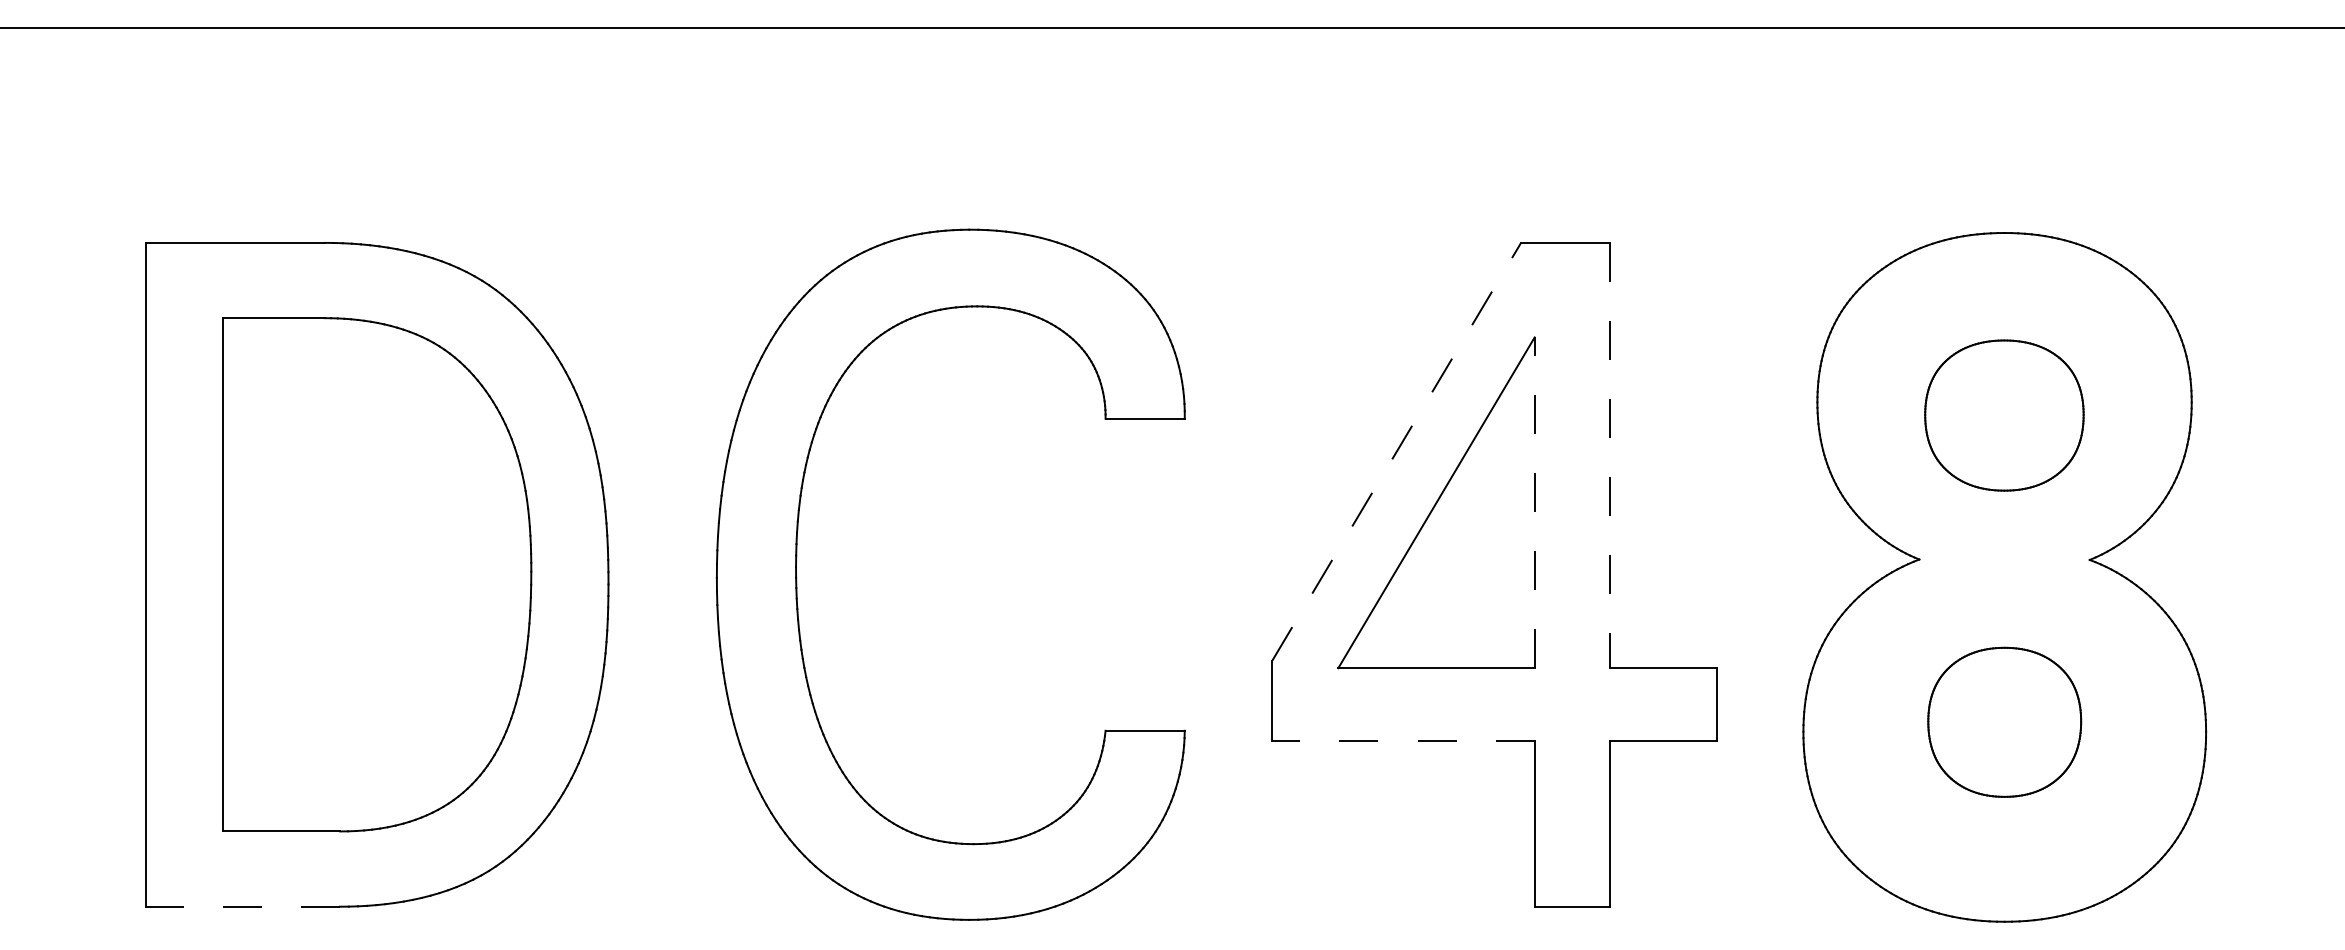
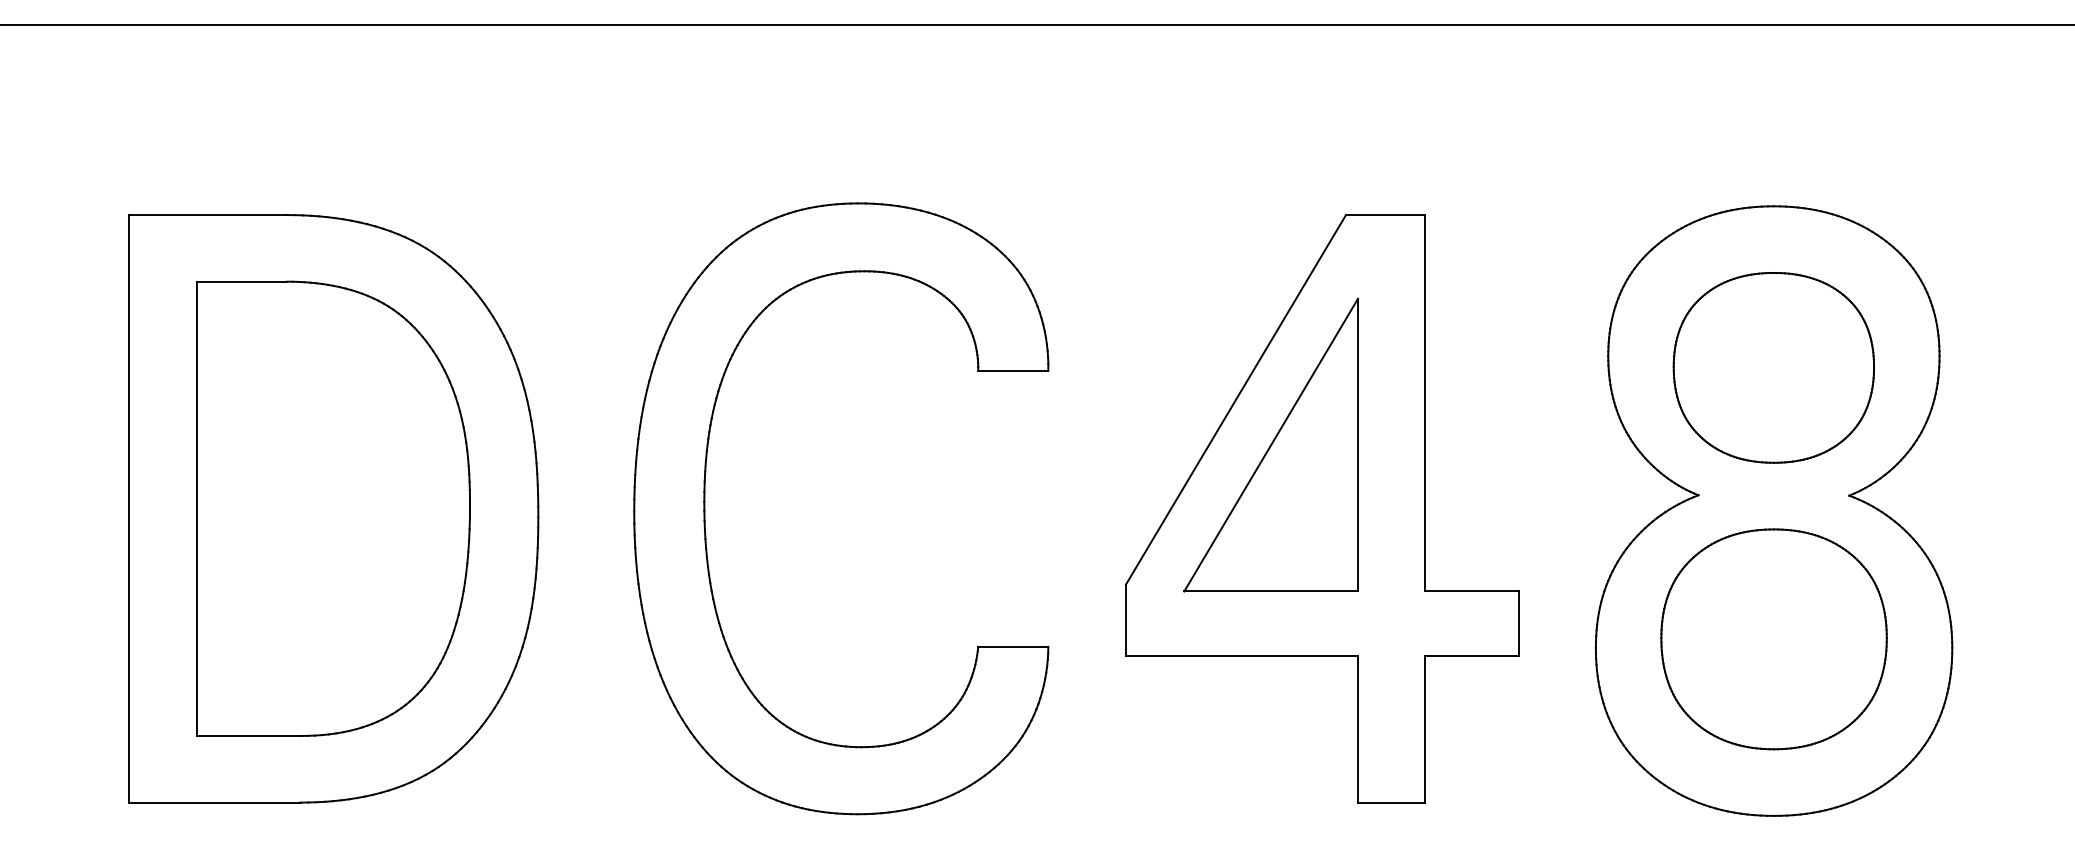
part: (2004, 415) -> (1773, 367), size x1.43
line: (1397, 451) -> (1236, 399), dashed -> solid
line: (1609, 455) -> (1424, 403), dashed -> solid
line: (1535, 502) -> (1358, 444), dashed -> solid
part: (2004, 722) -> (1773, 639), size x1.67
line: (1402, 740) -> (1241, 655), dashed -> solid
line: (242, 906) -> (214, 802), dashed -> solid

